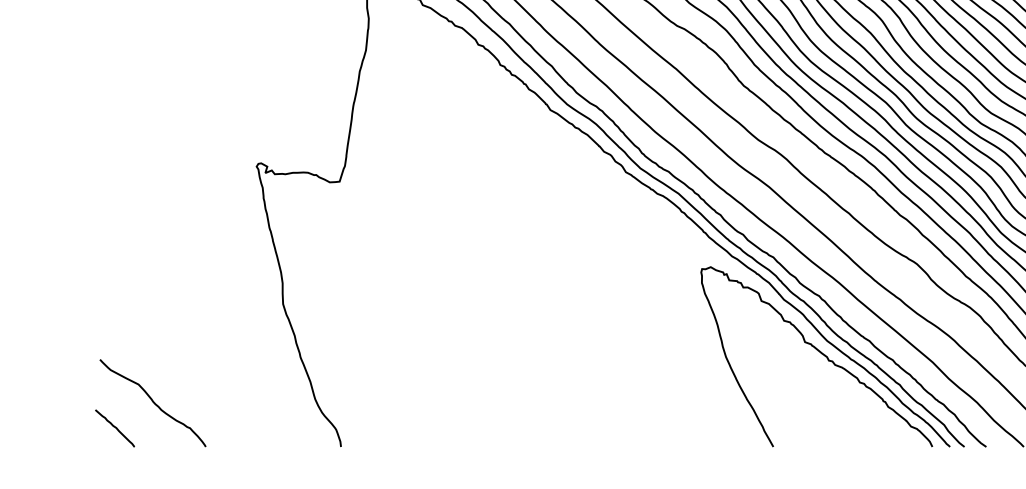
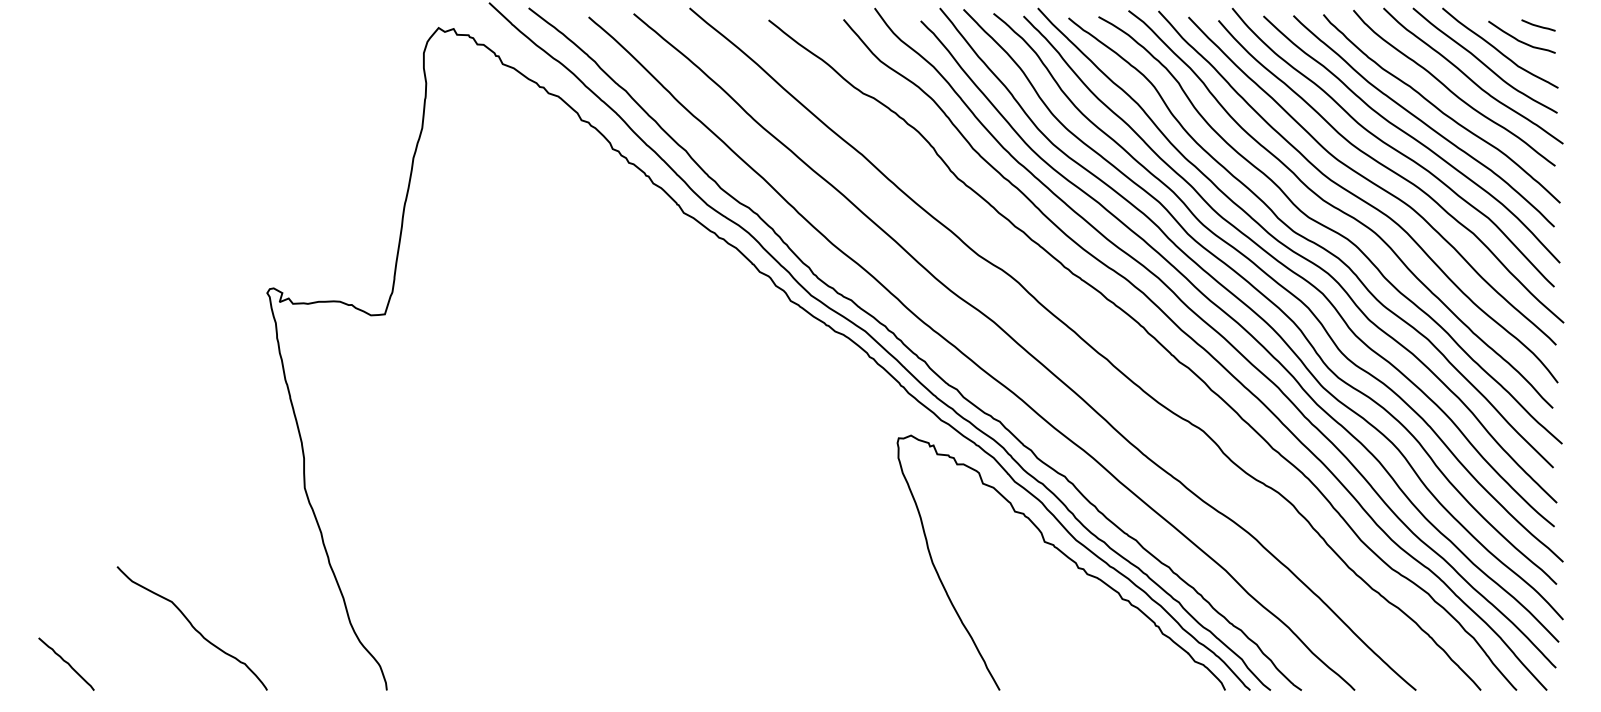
curve: (153, 402) -> (192, 627), moved

